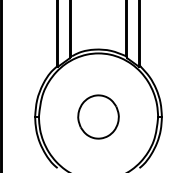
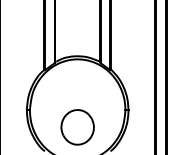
part: (98, 117) -> (77, 127), moved

